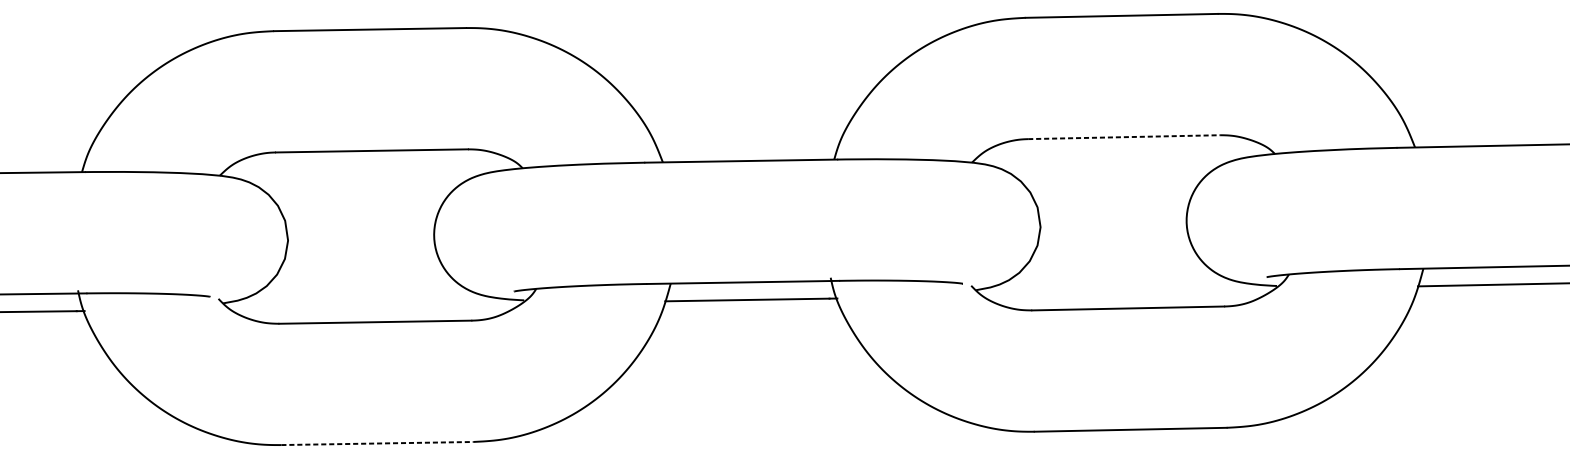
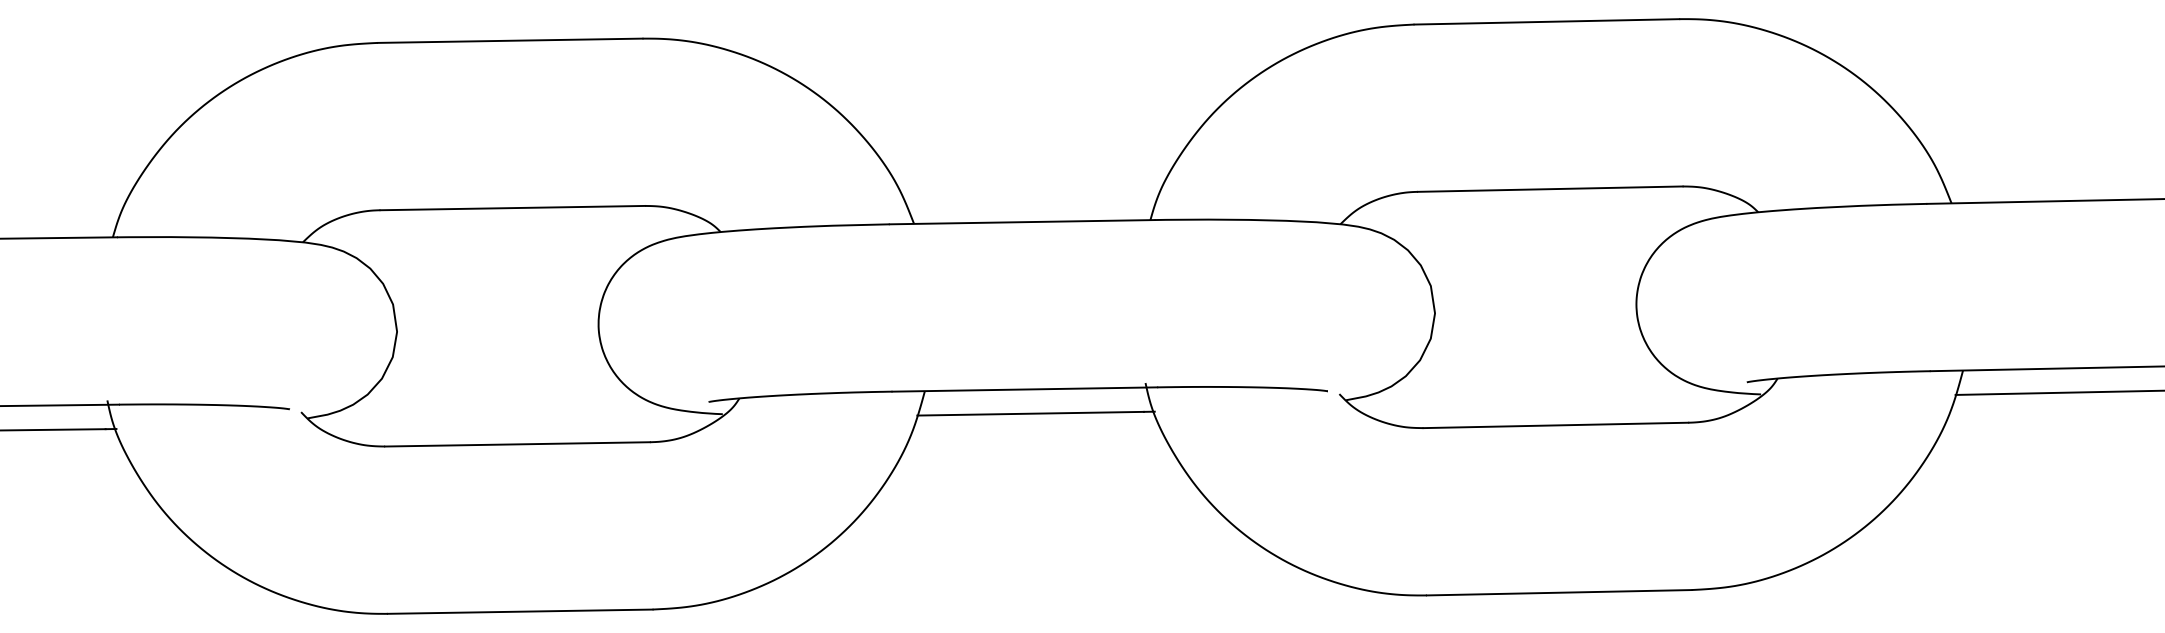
line: (1124, 137) -> (1550, 189), dashed -> solid
line: (377, 443) -> (520, 611), dashed -> solid

